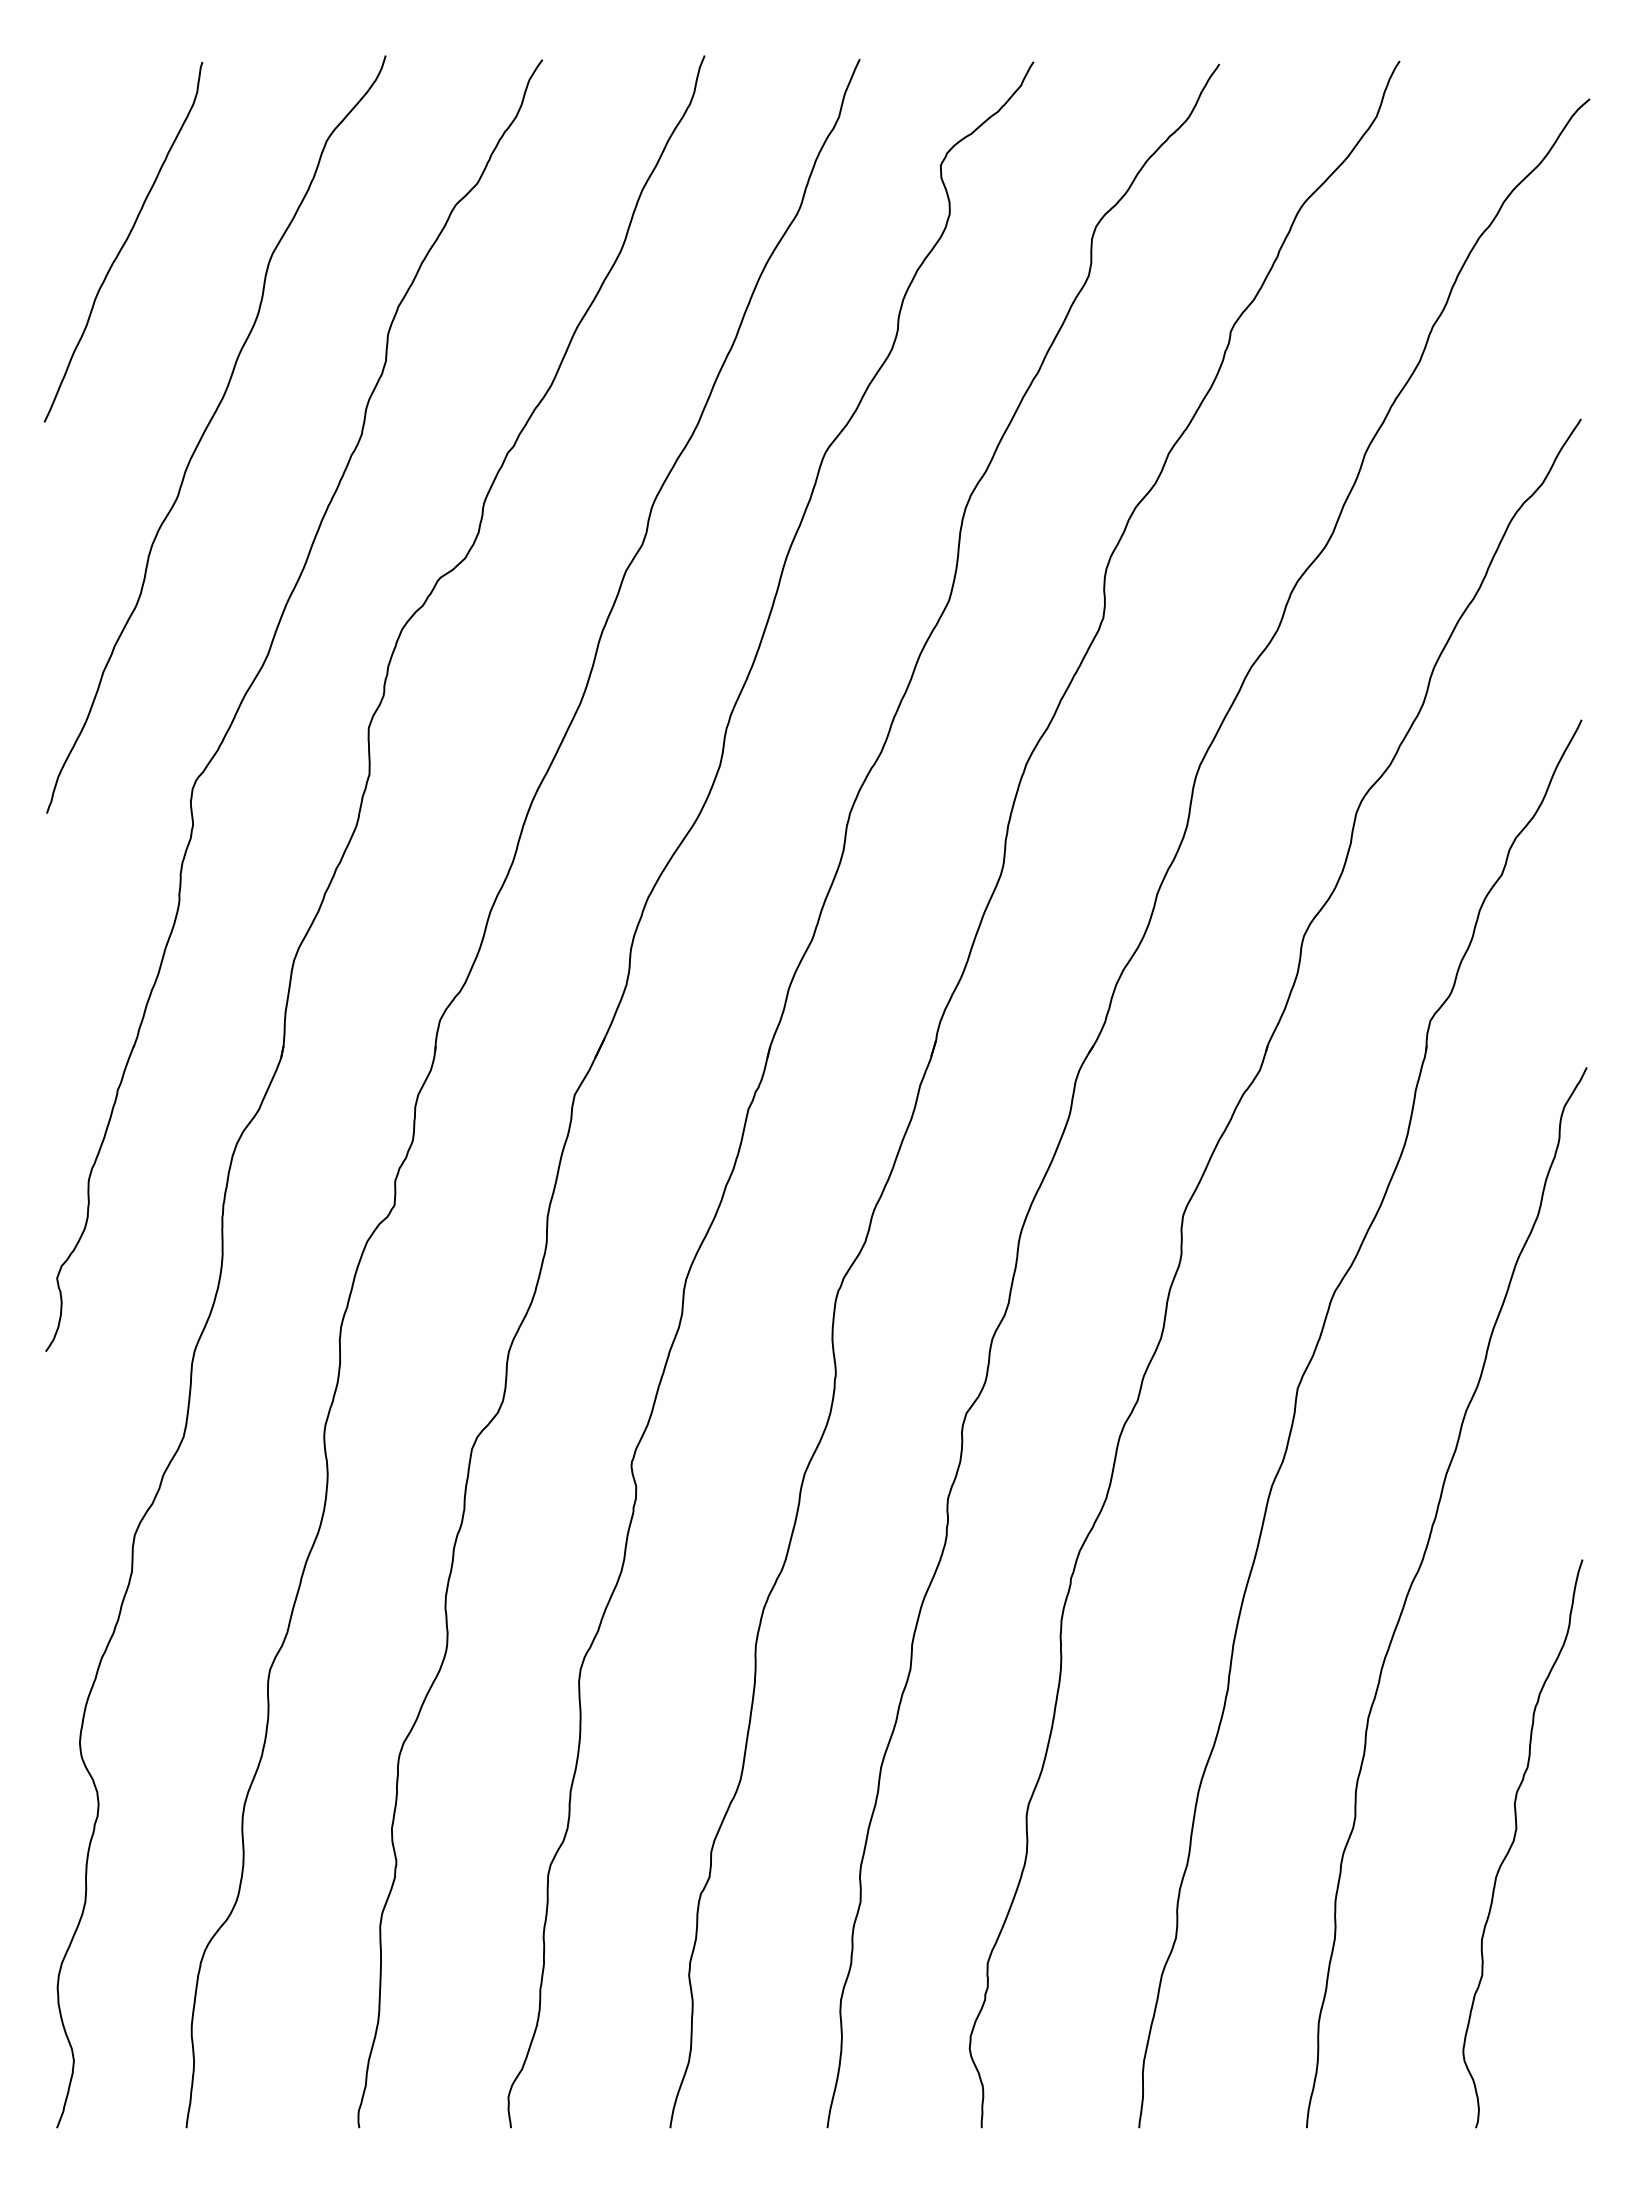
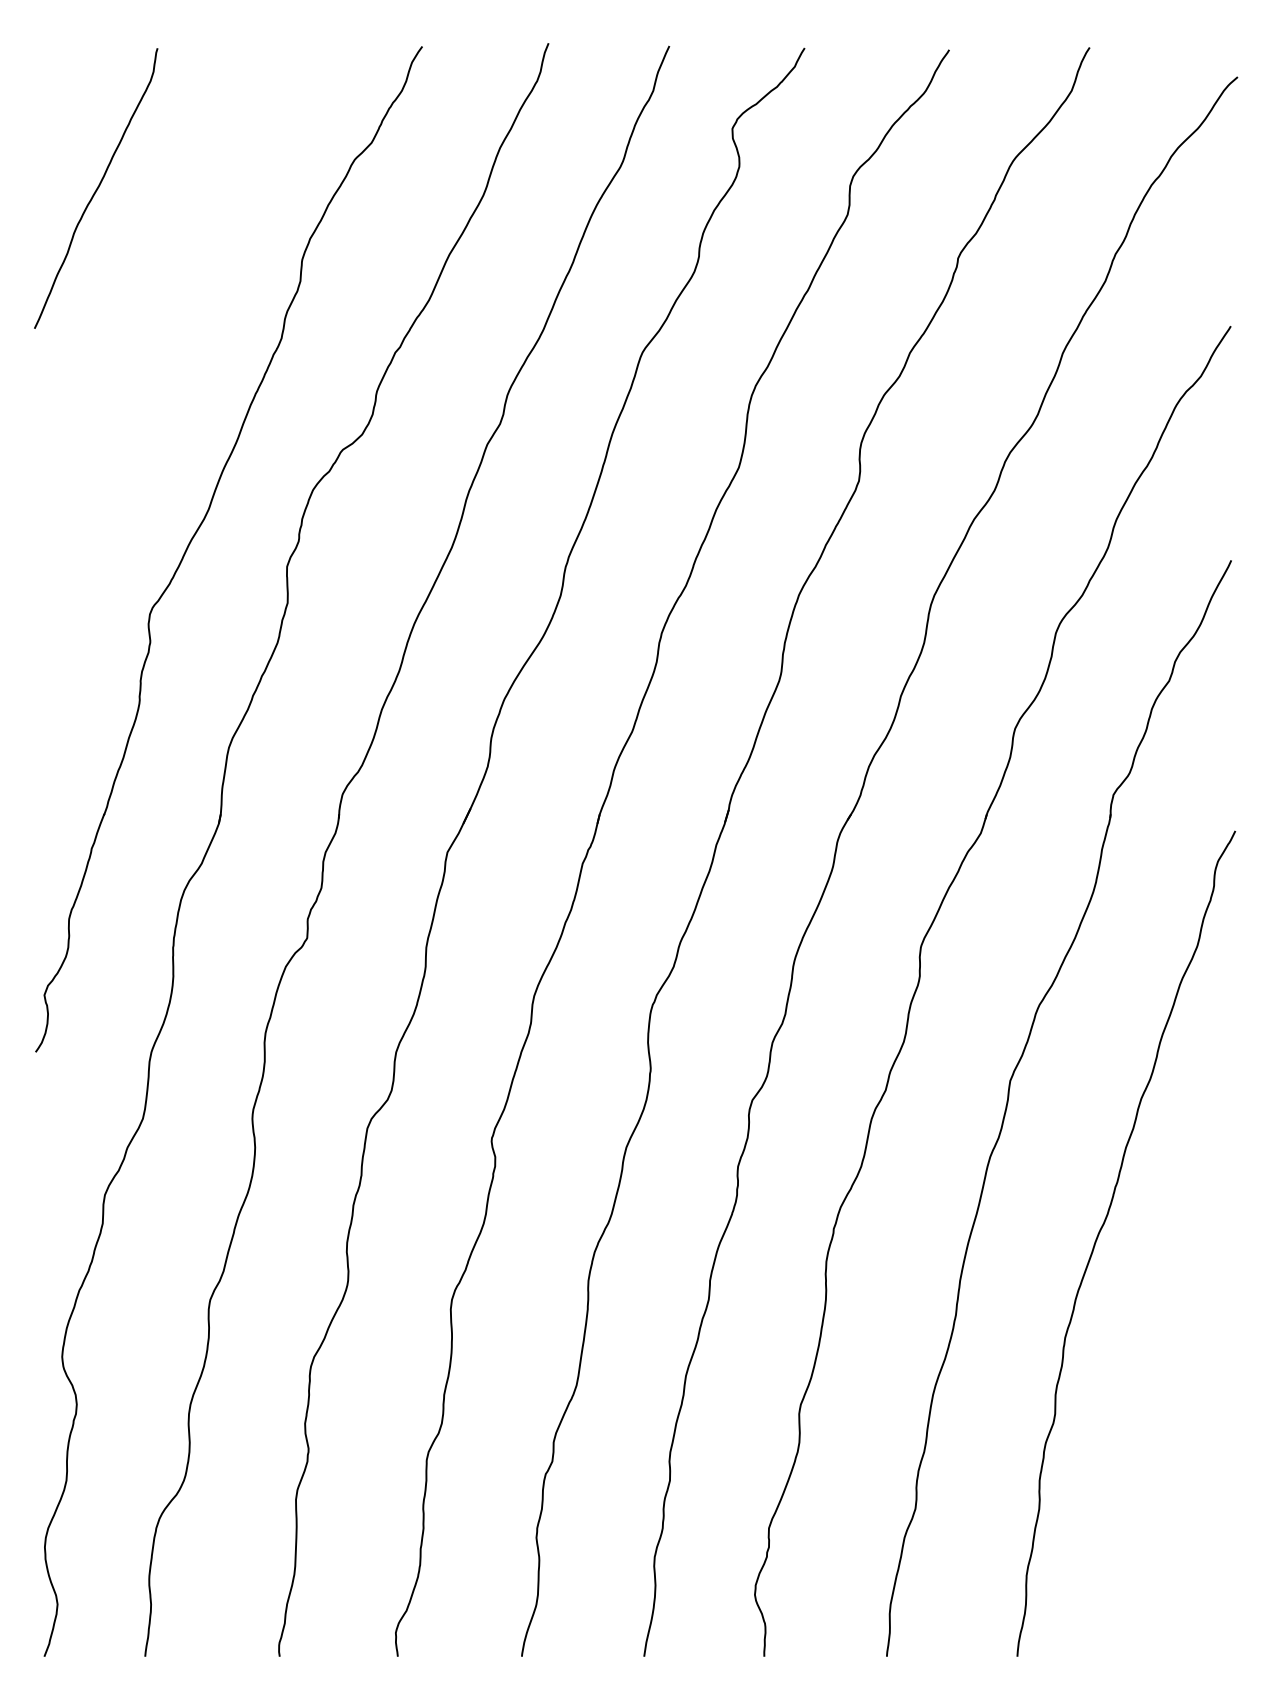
curve: (206, 430) -> (160, 335), removed
curve: (1514, 1841) -> (1179, 1433), removed

